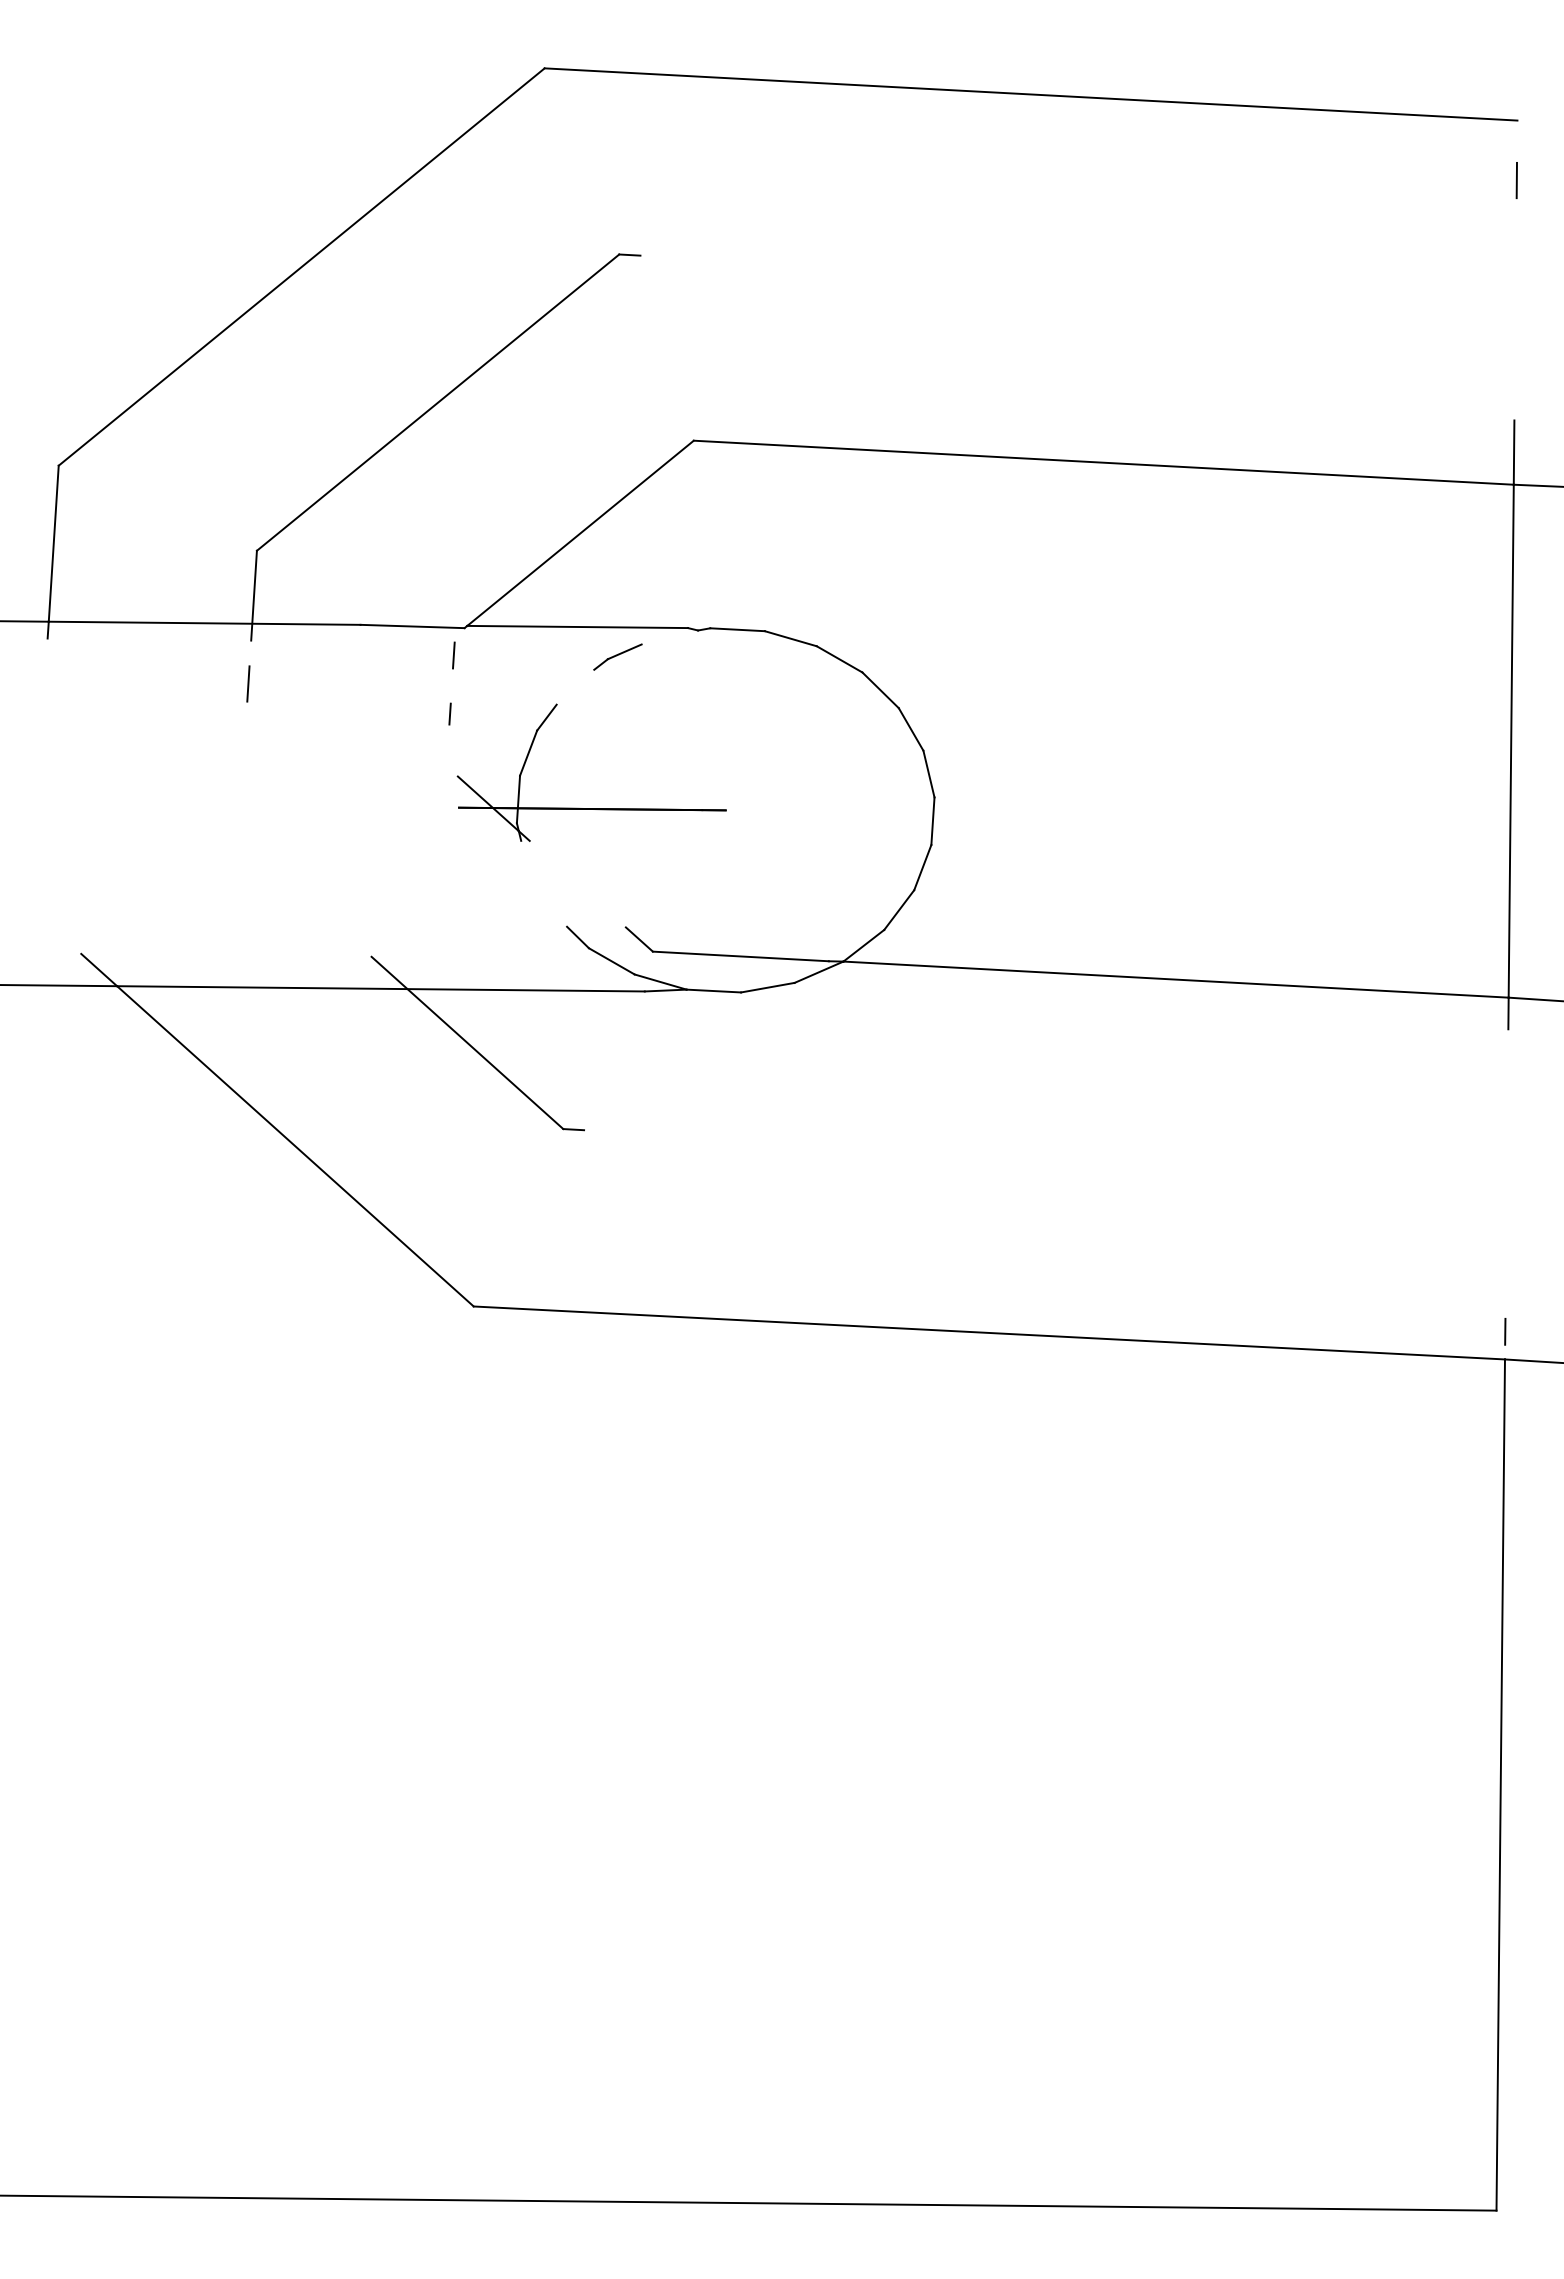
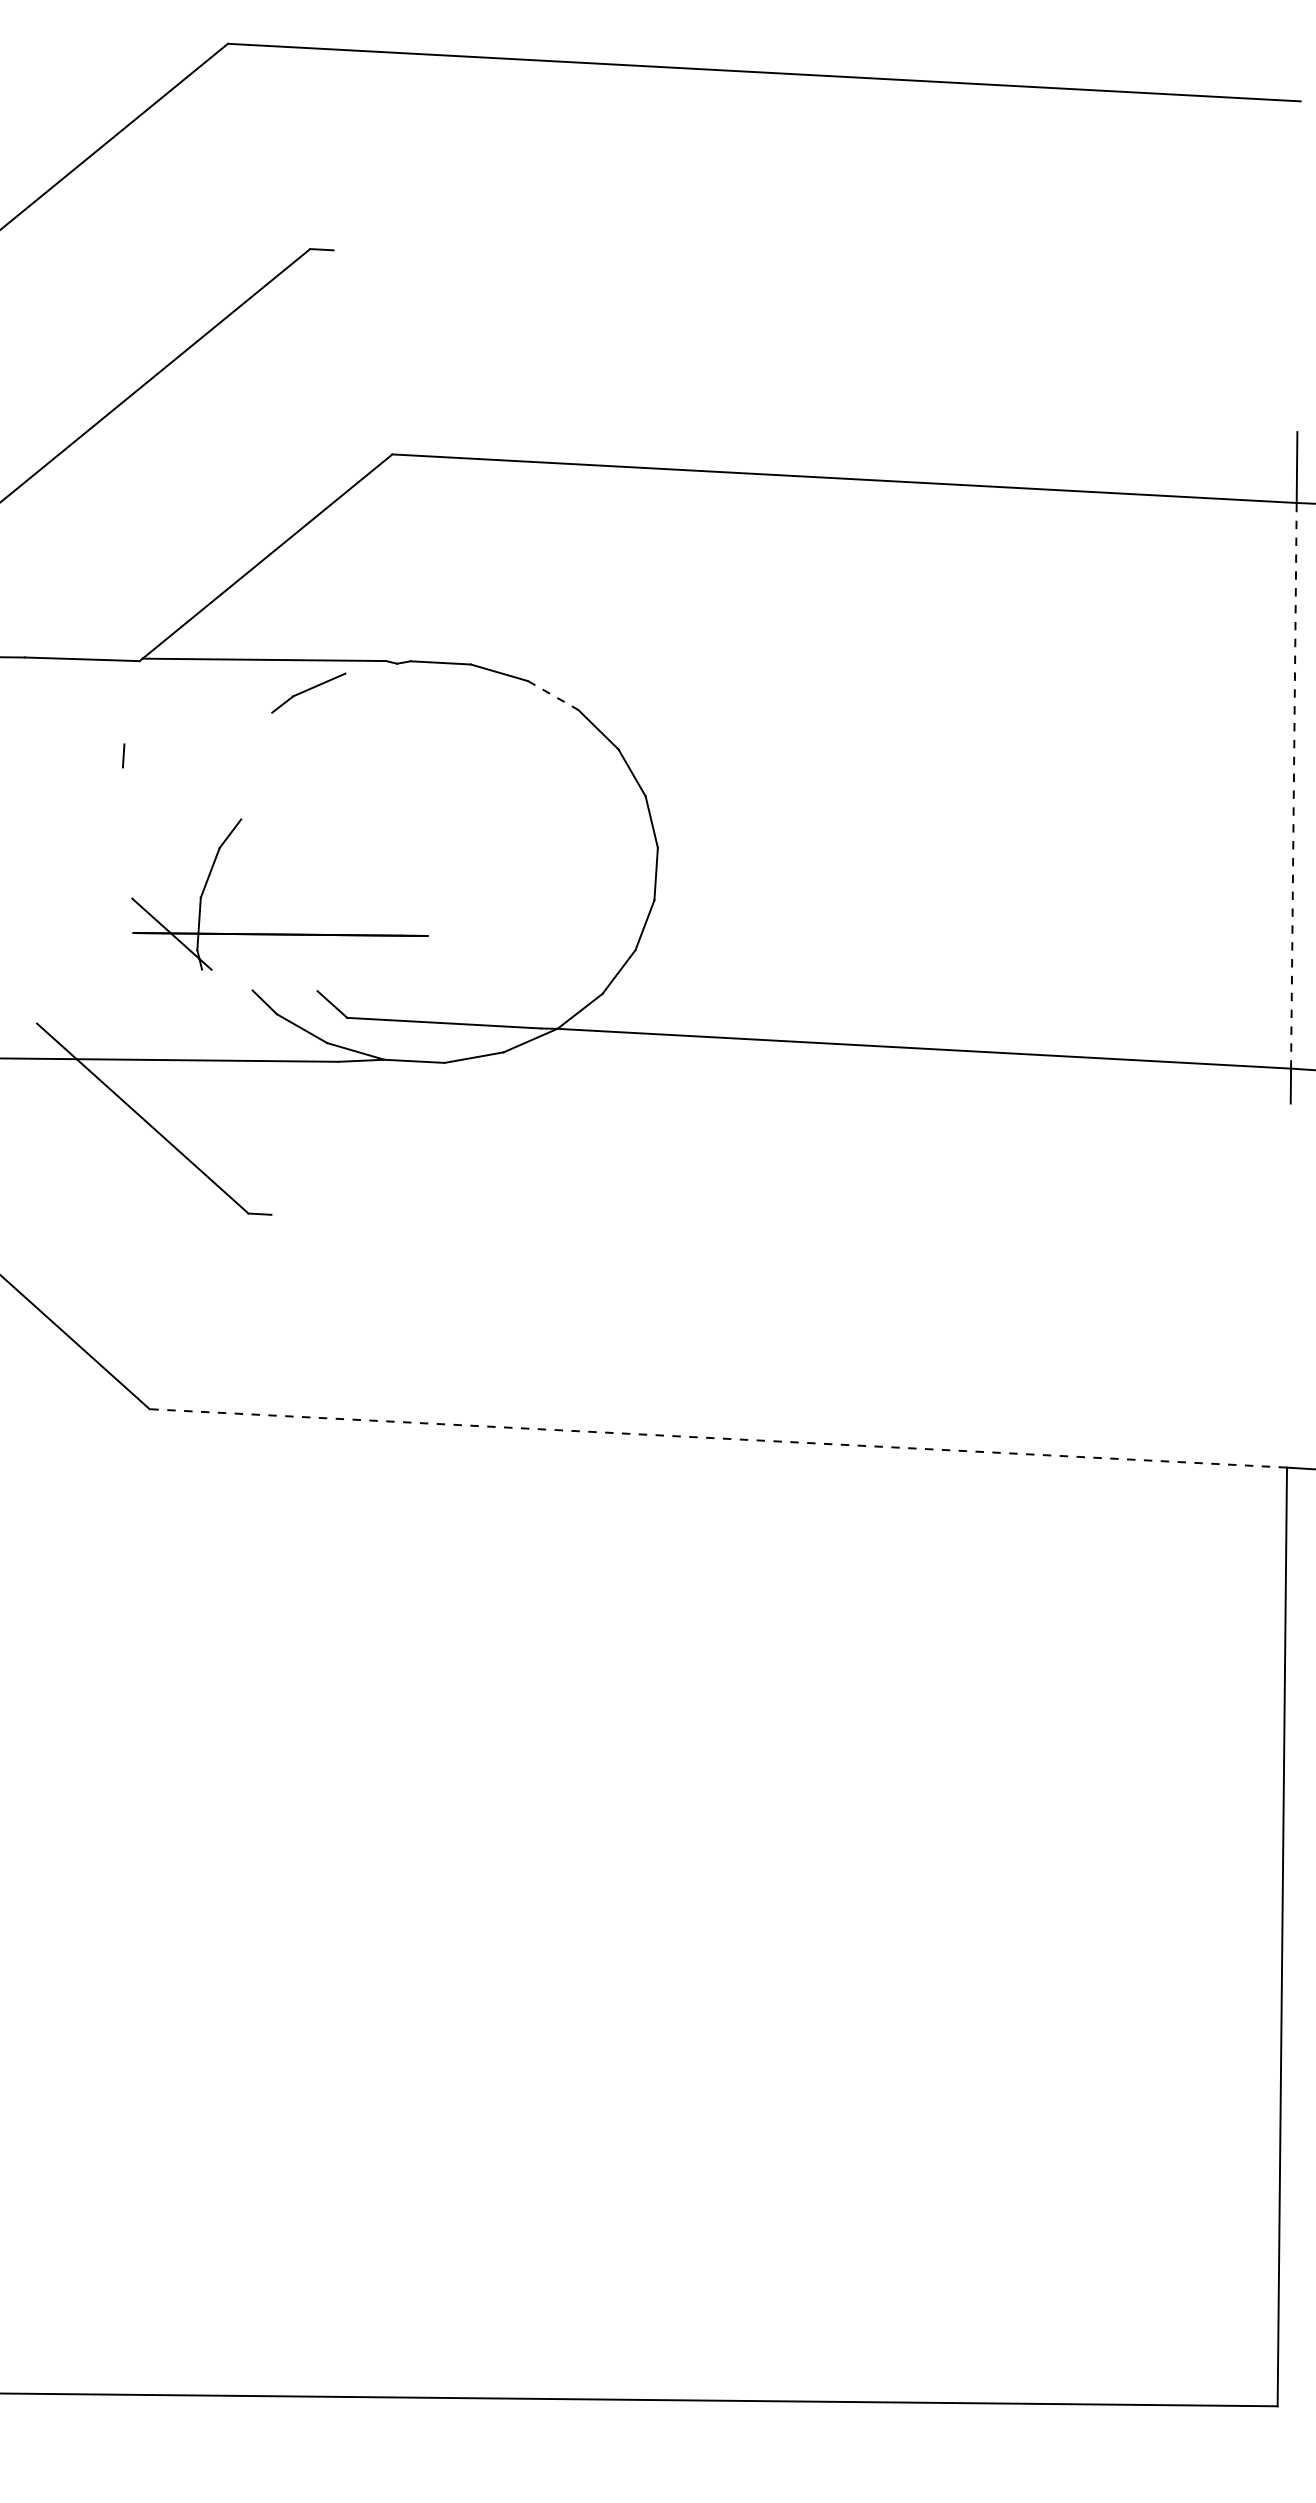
line: (1516, 180) -> (1299, 167), removed
line: (453, 655) -> (127, 691), removed
part: (617, 656) -> (308, 692), size x1.4
line: (840, 659) -> (554, 695), solid -> dashed
line: (1511, 740) -> (1294, 785), solid -> dashed
part: (591, 808) -> (279, 933), moved
line: (1505, 1331) -> (1287, 1436), removed
line: (988, 1332) -> (717, 1437), solid -> dashed

